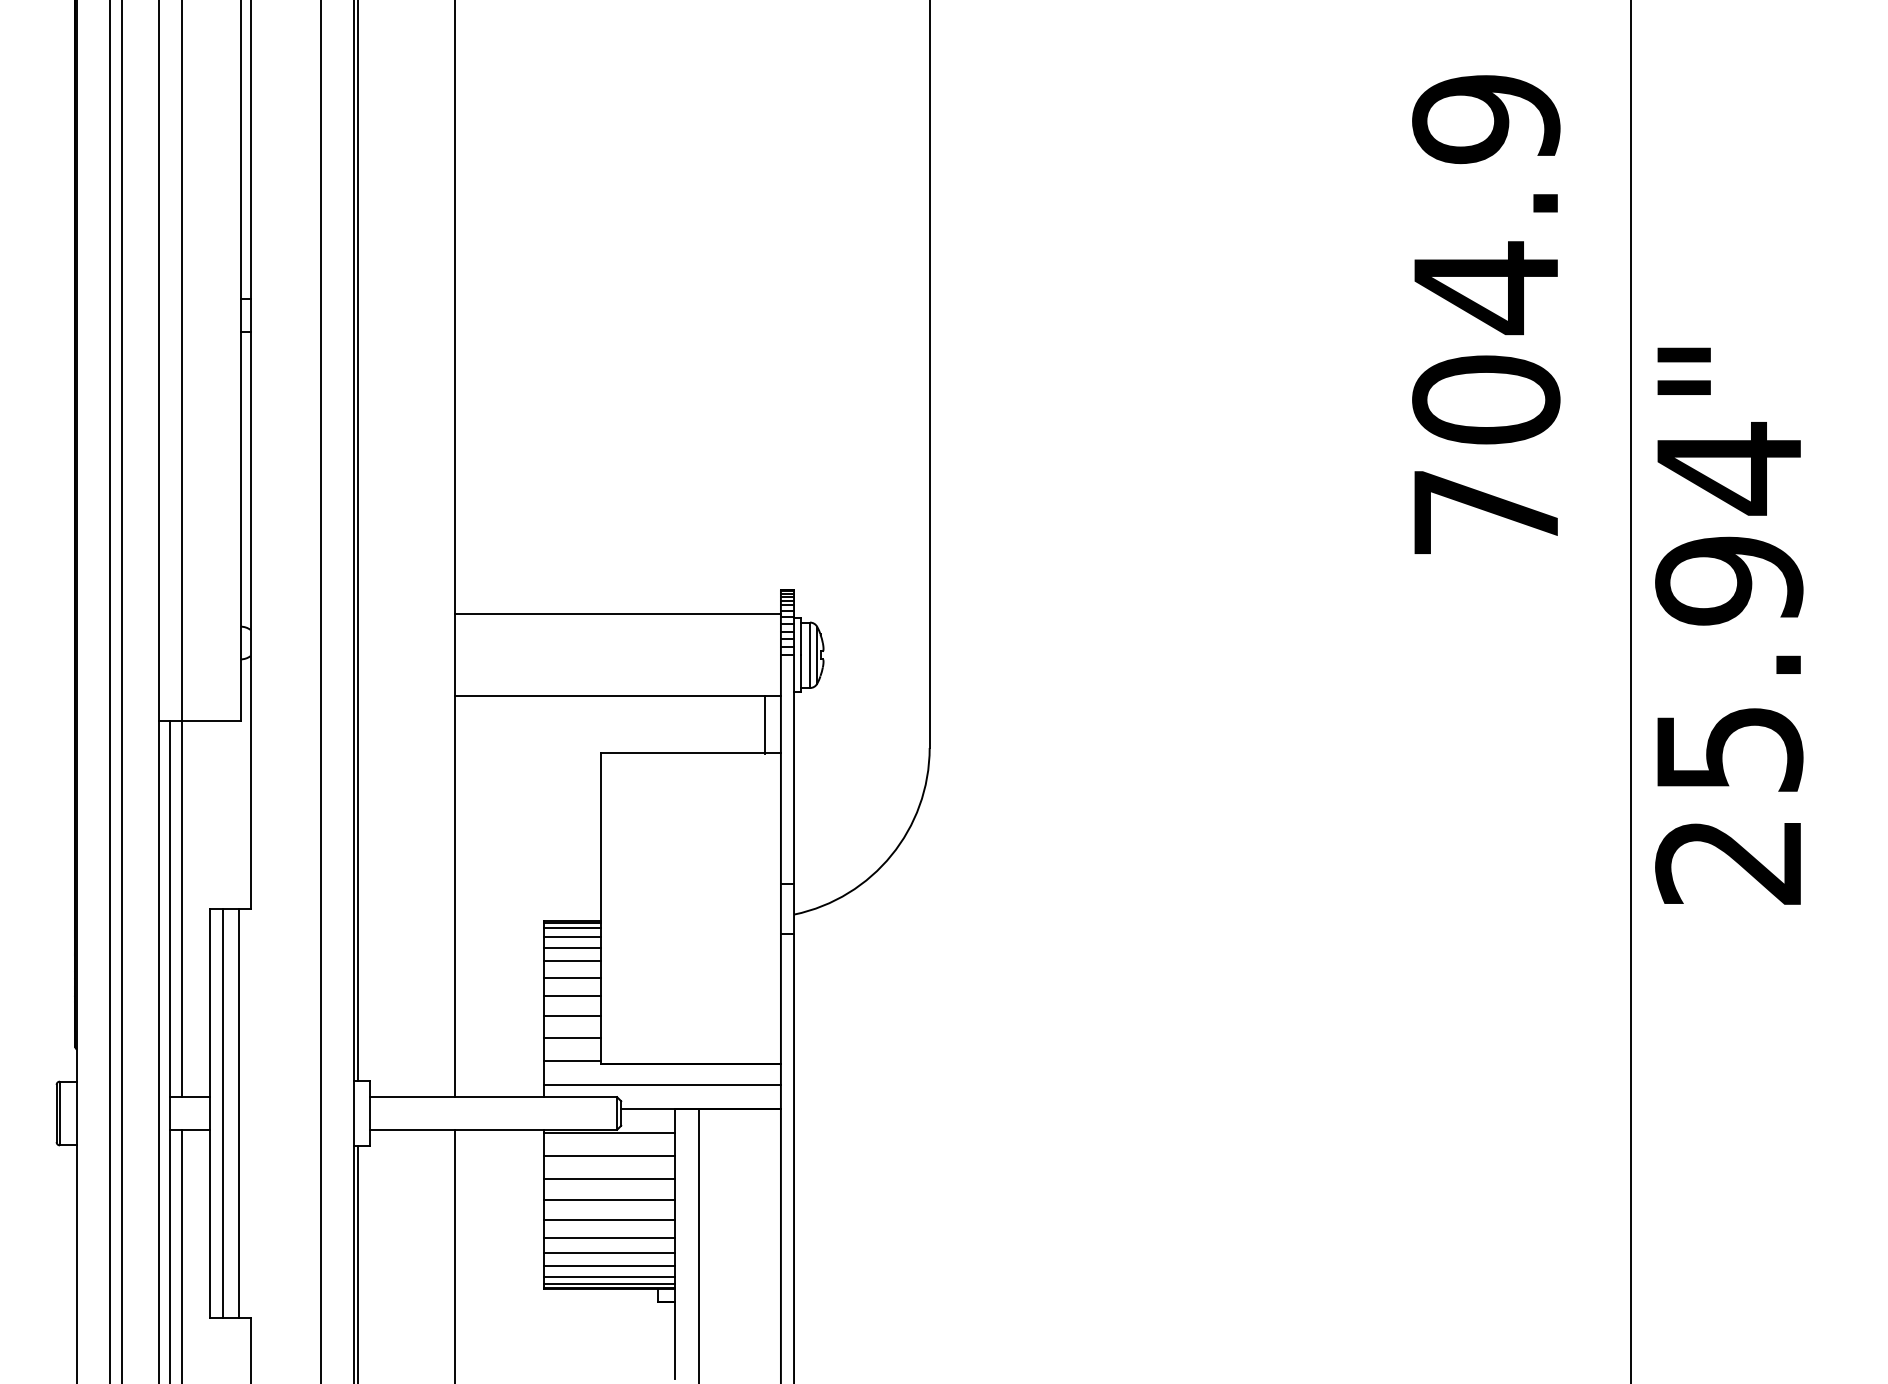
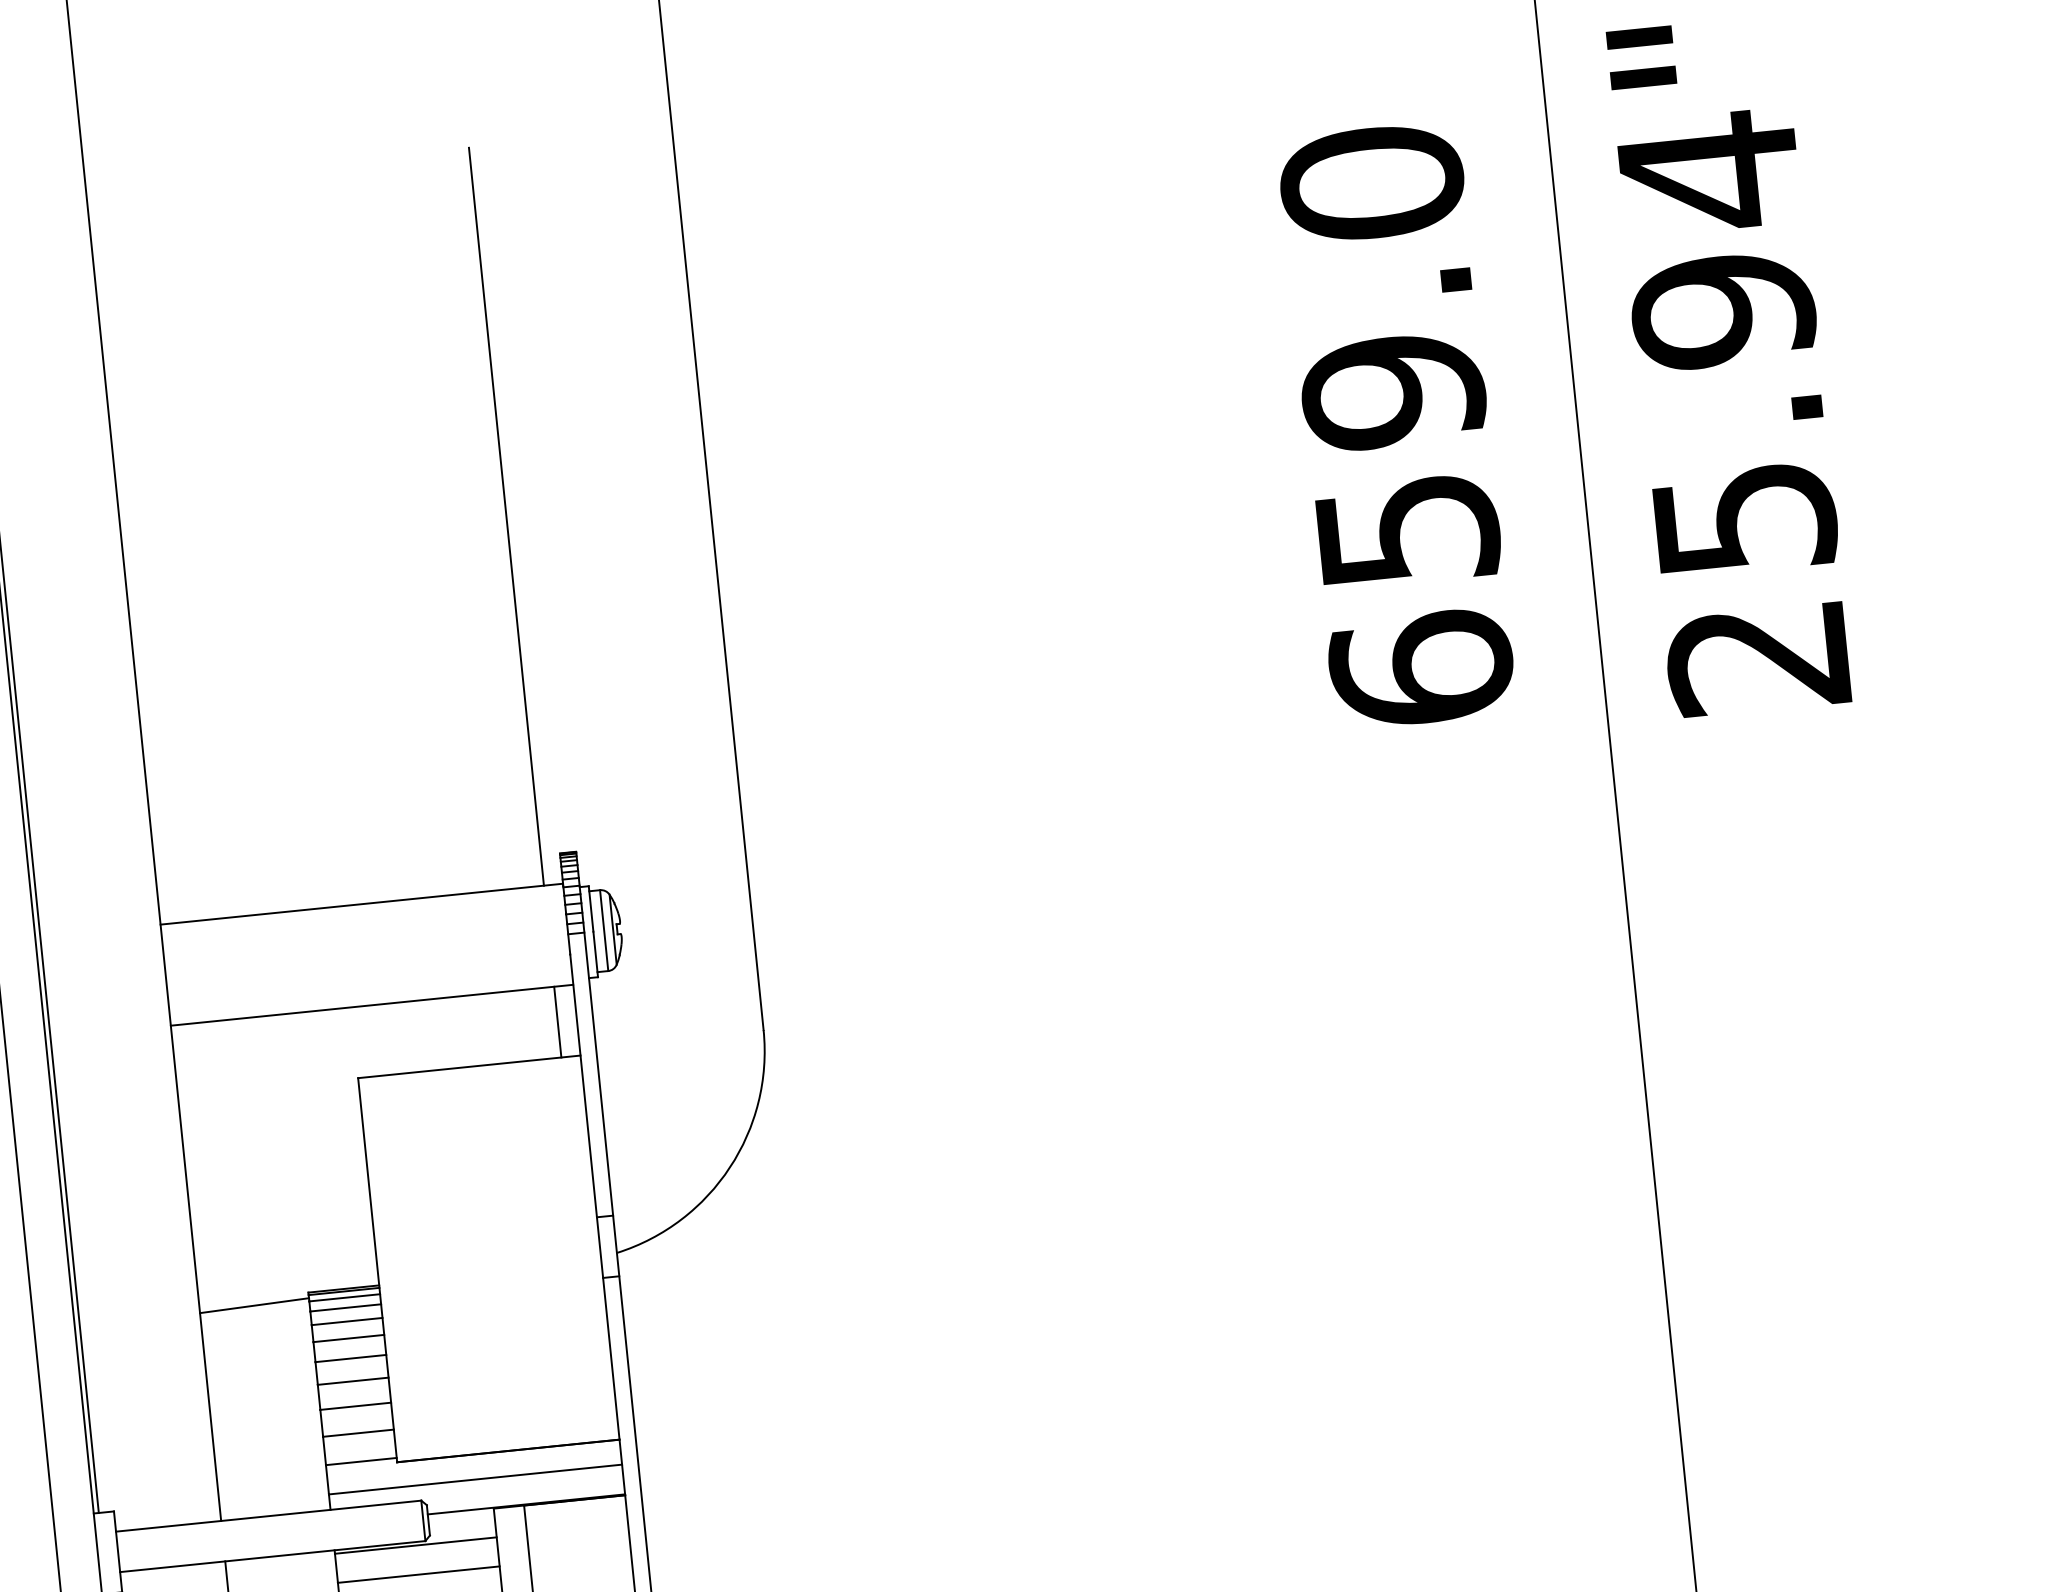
line: (765, 315) -> (506, 516), added
text: (1486, 315) -> (1397, 425), 704.9 -> 659.0
text: (1729, 625) -> (1729, 366), moved
line: (499, 926) -> (254, 1304), added

